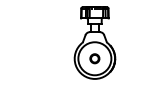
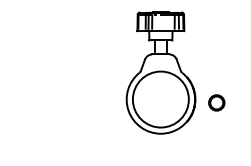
part: (94, 58) -> (216, 102), moved

